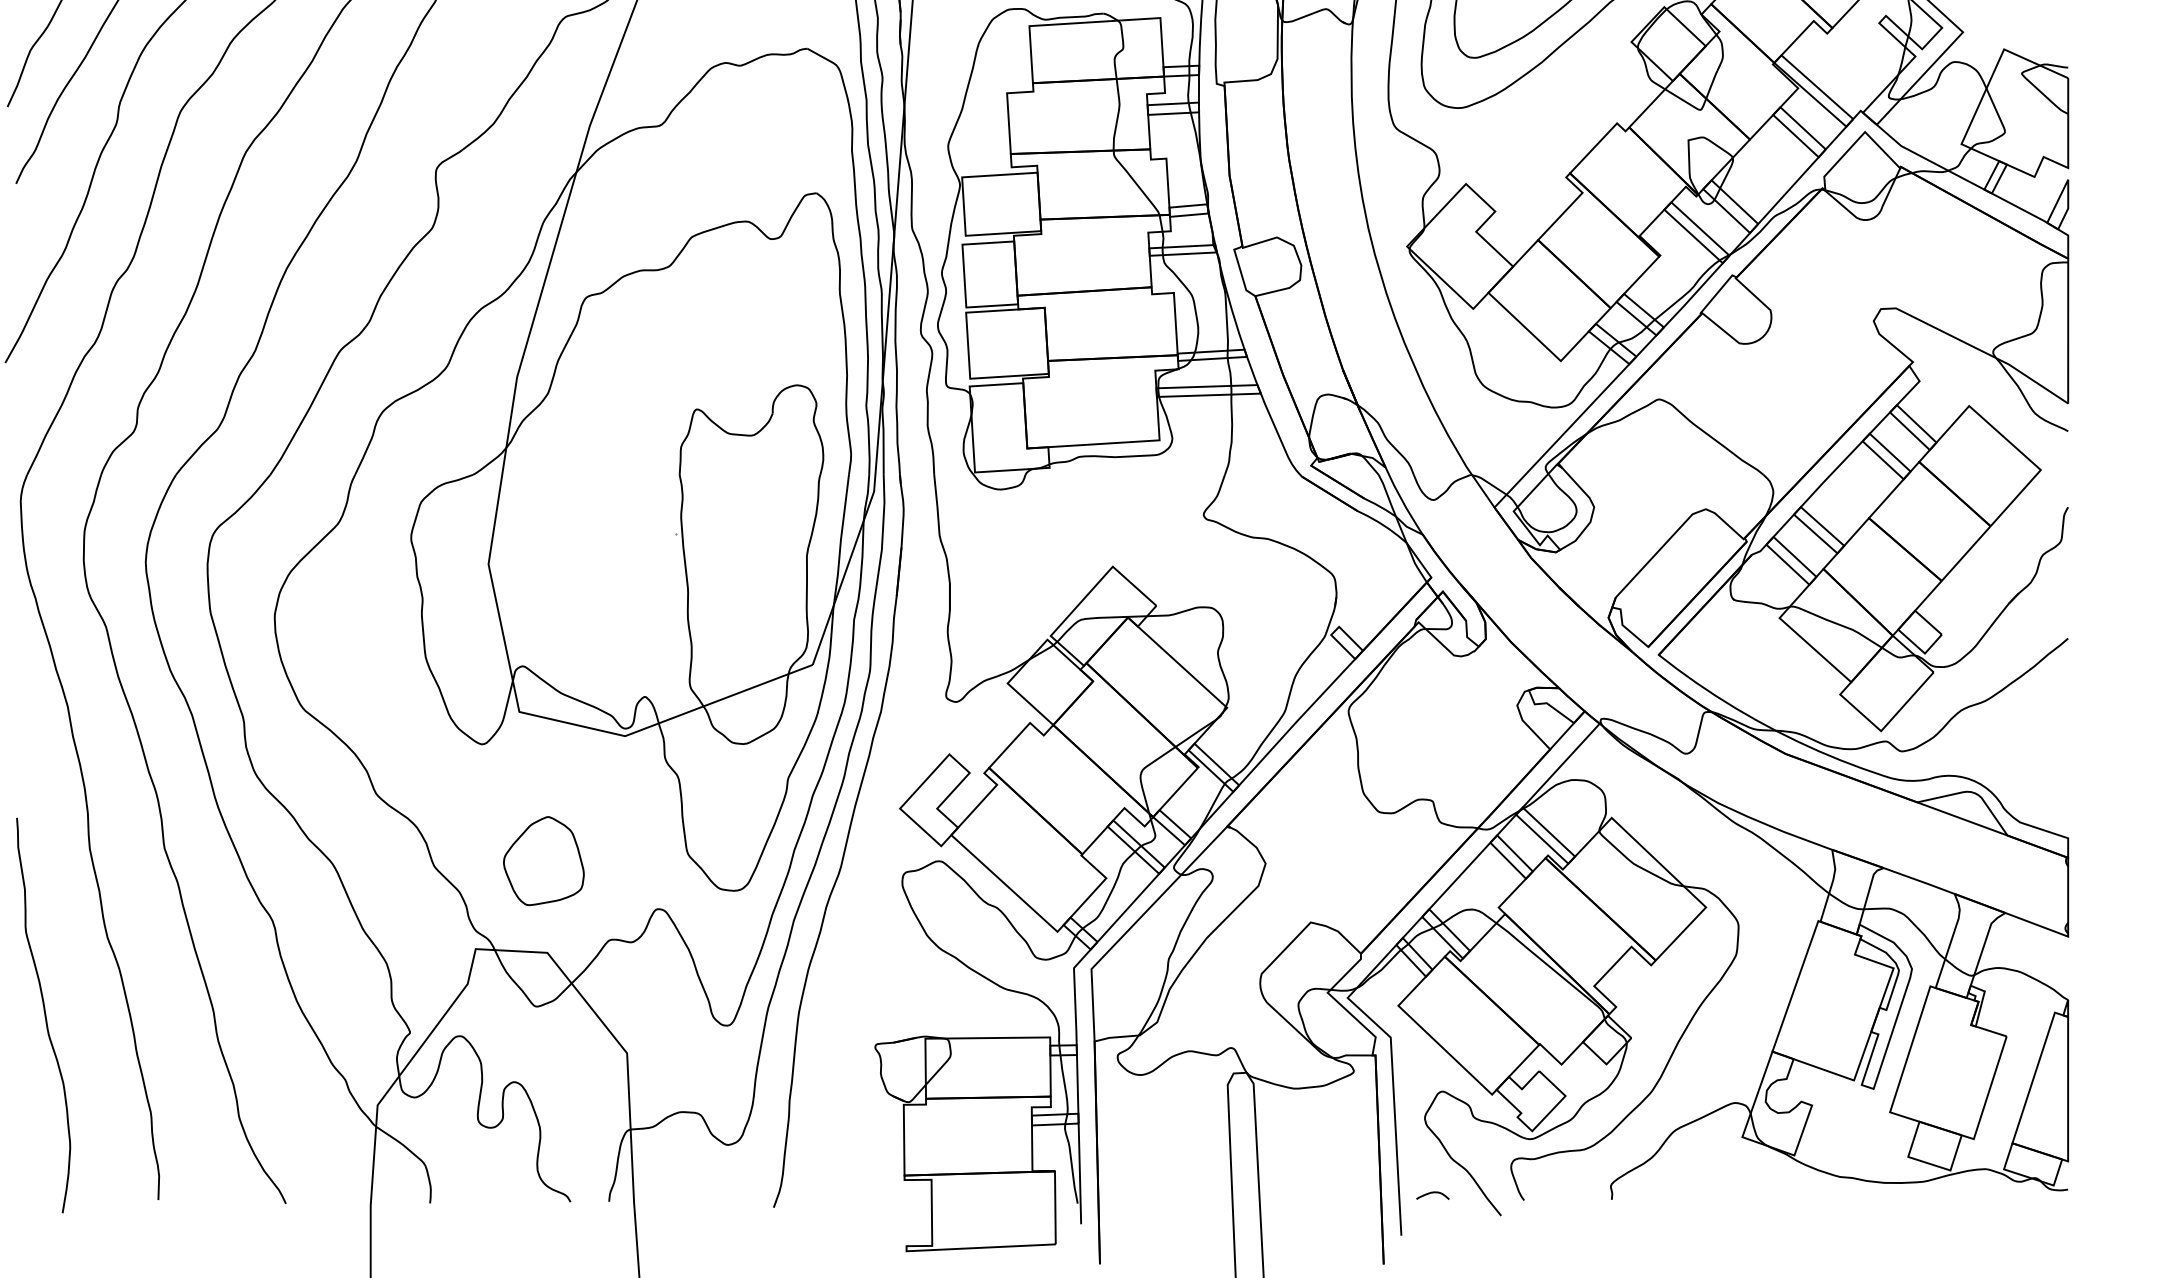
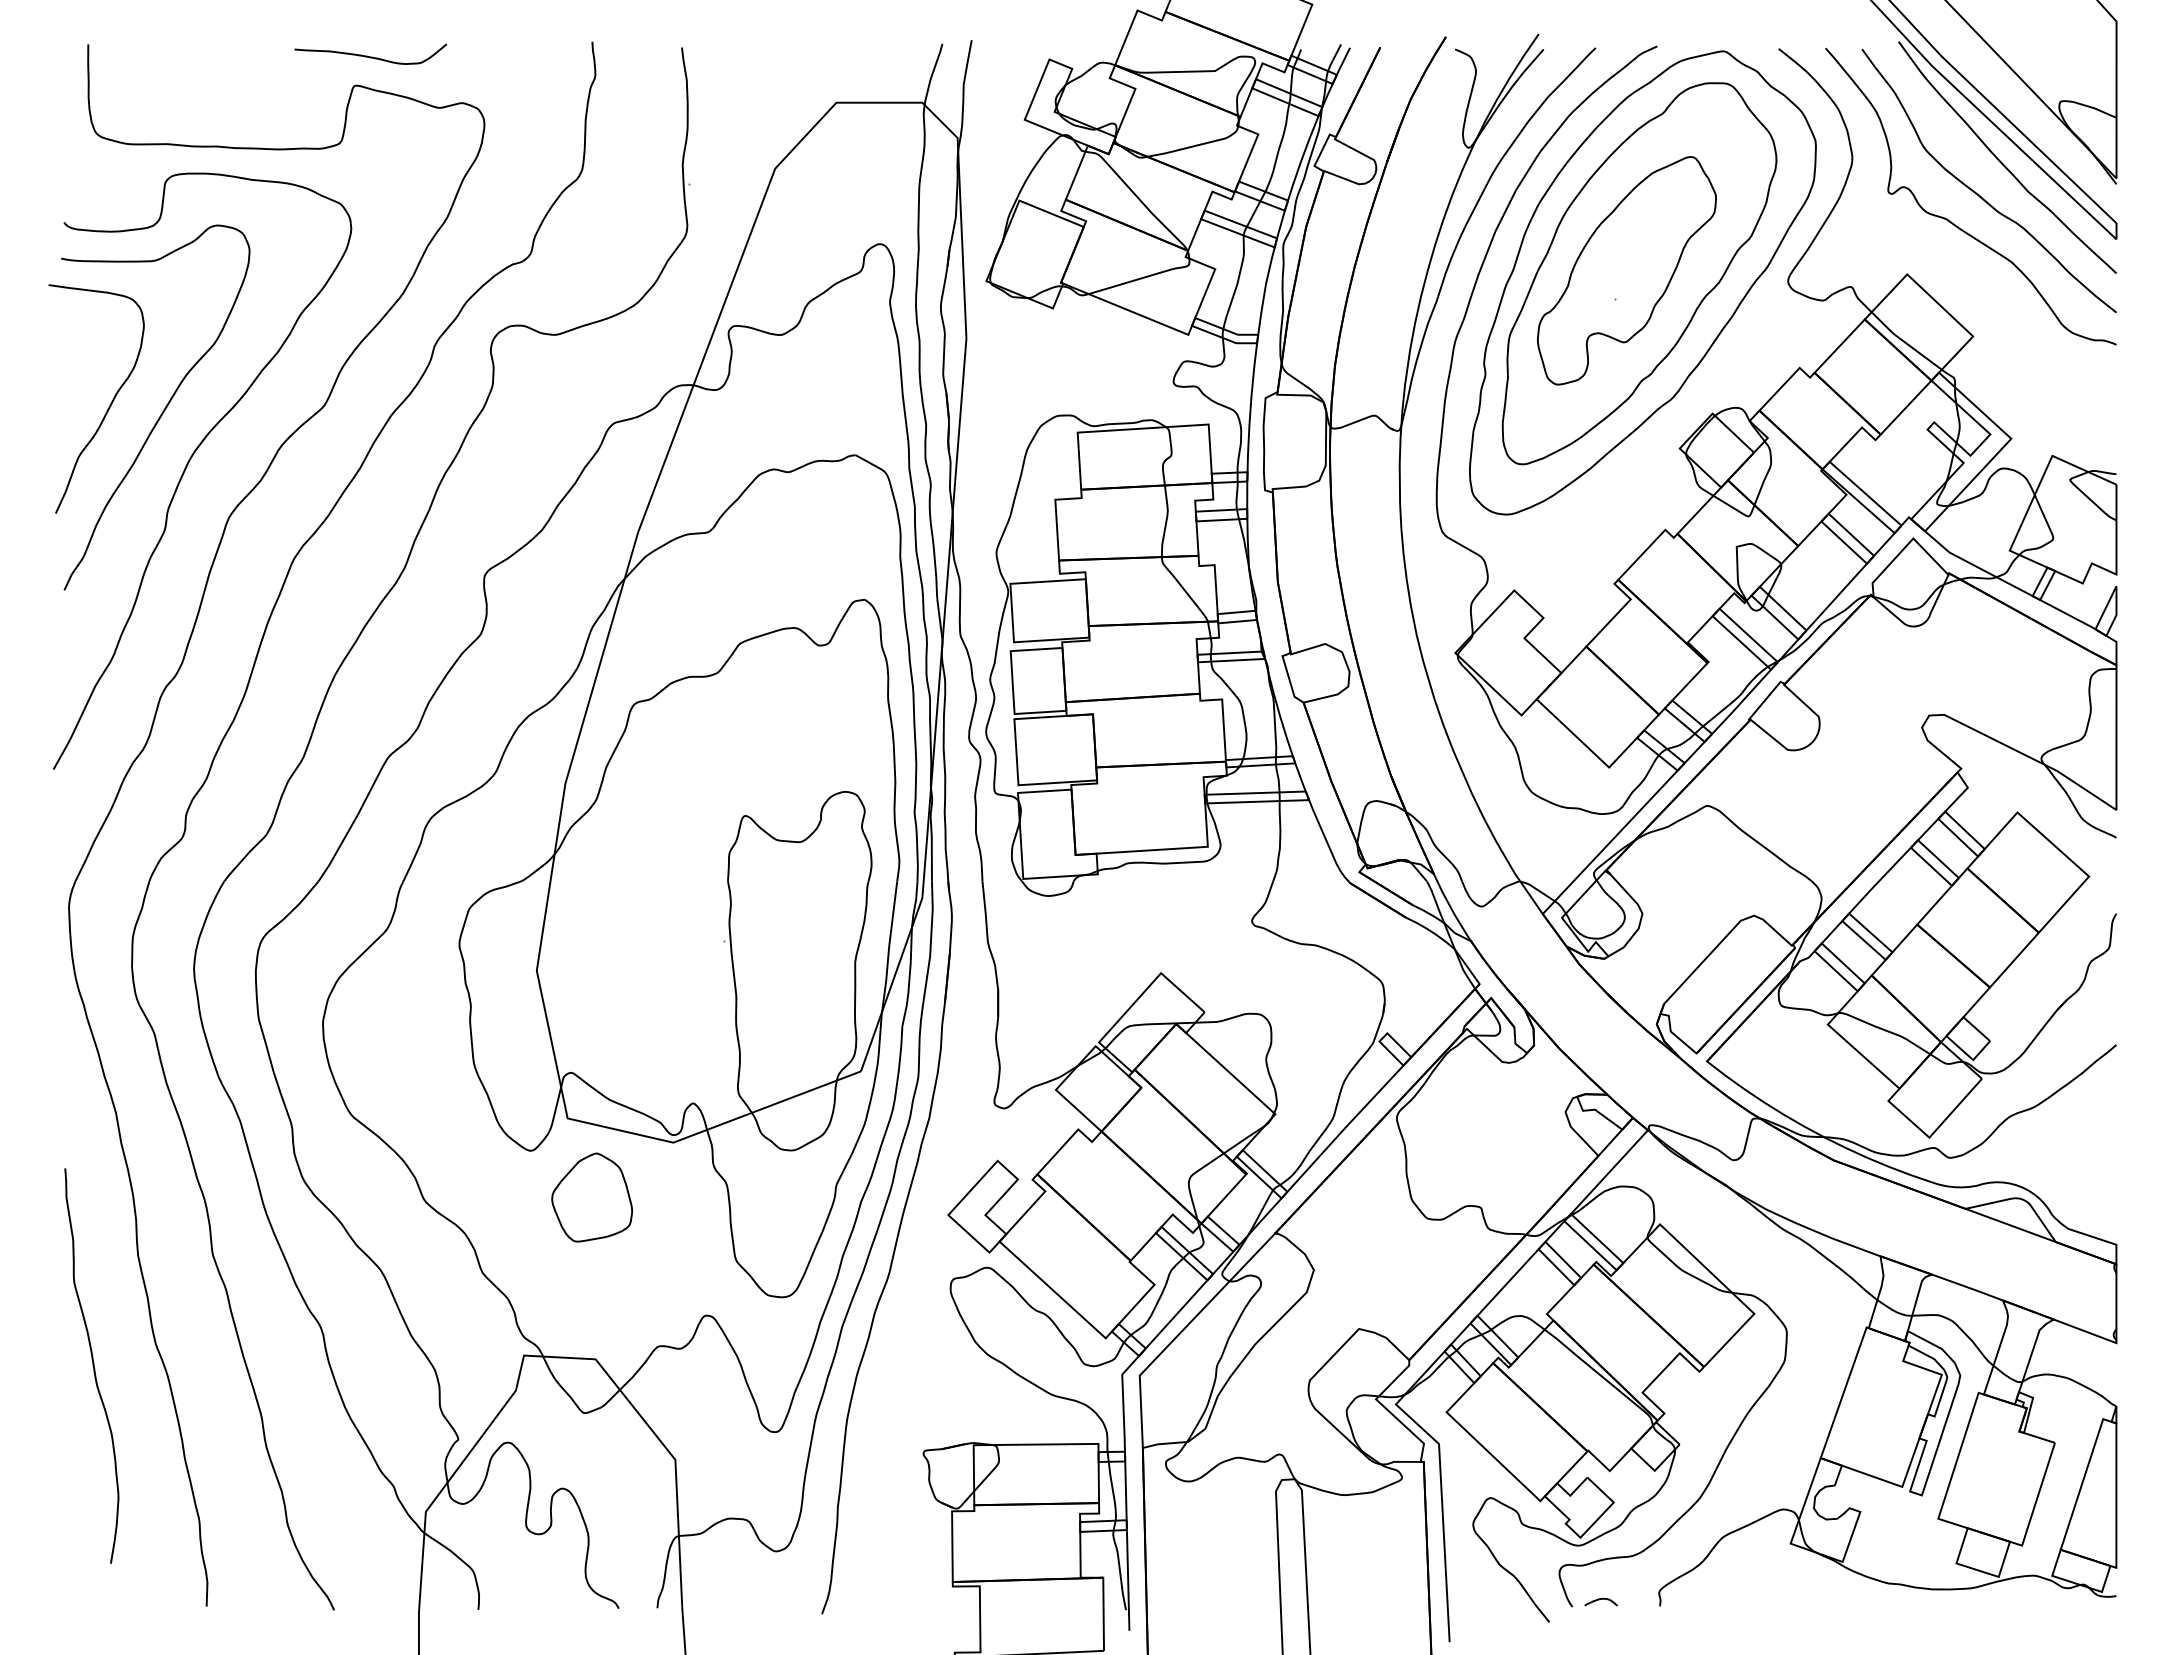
part: (543, 861) -> (591, 1197), moved
curve: (44, 1015) -> (92, 1365), moved
curve: (1431, 1194) -> (1599, 1600), moved

